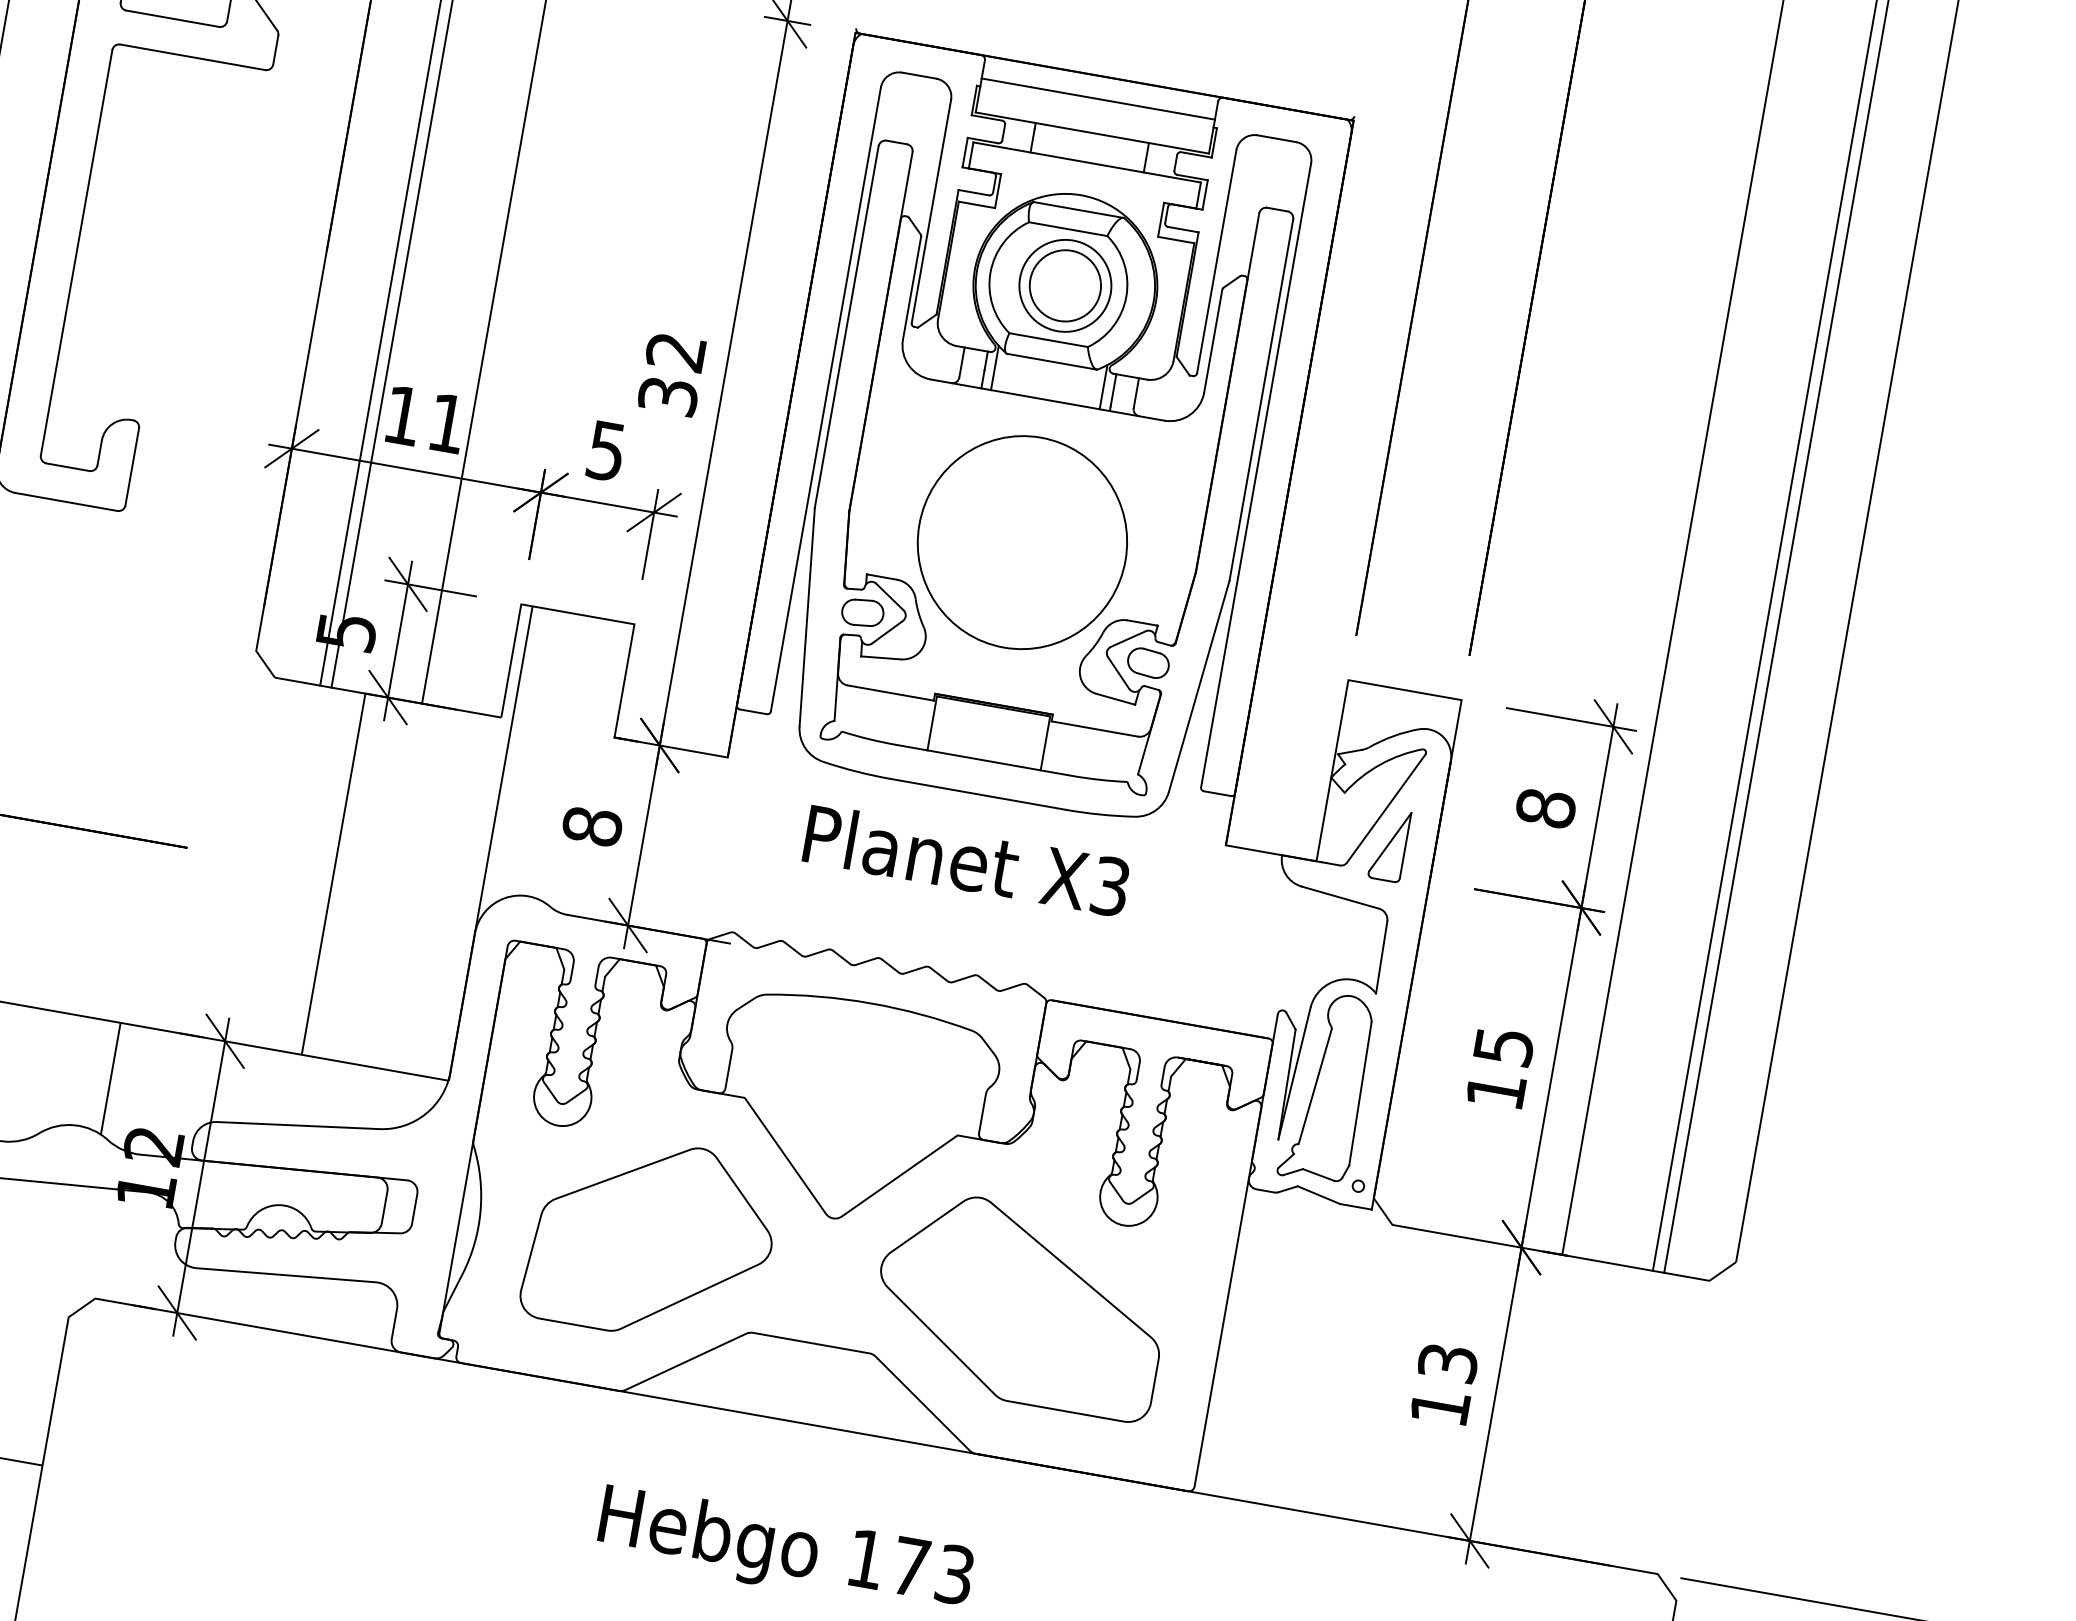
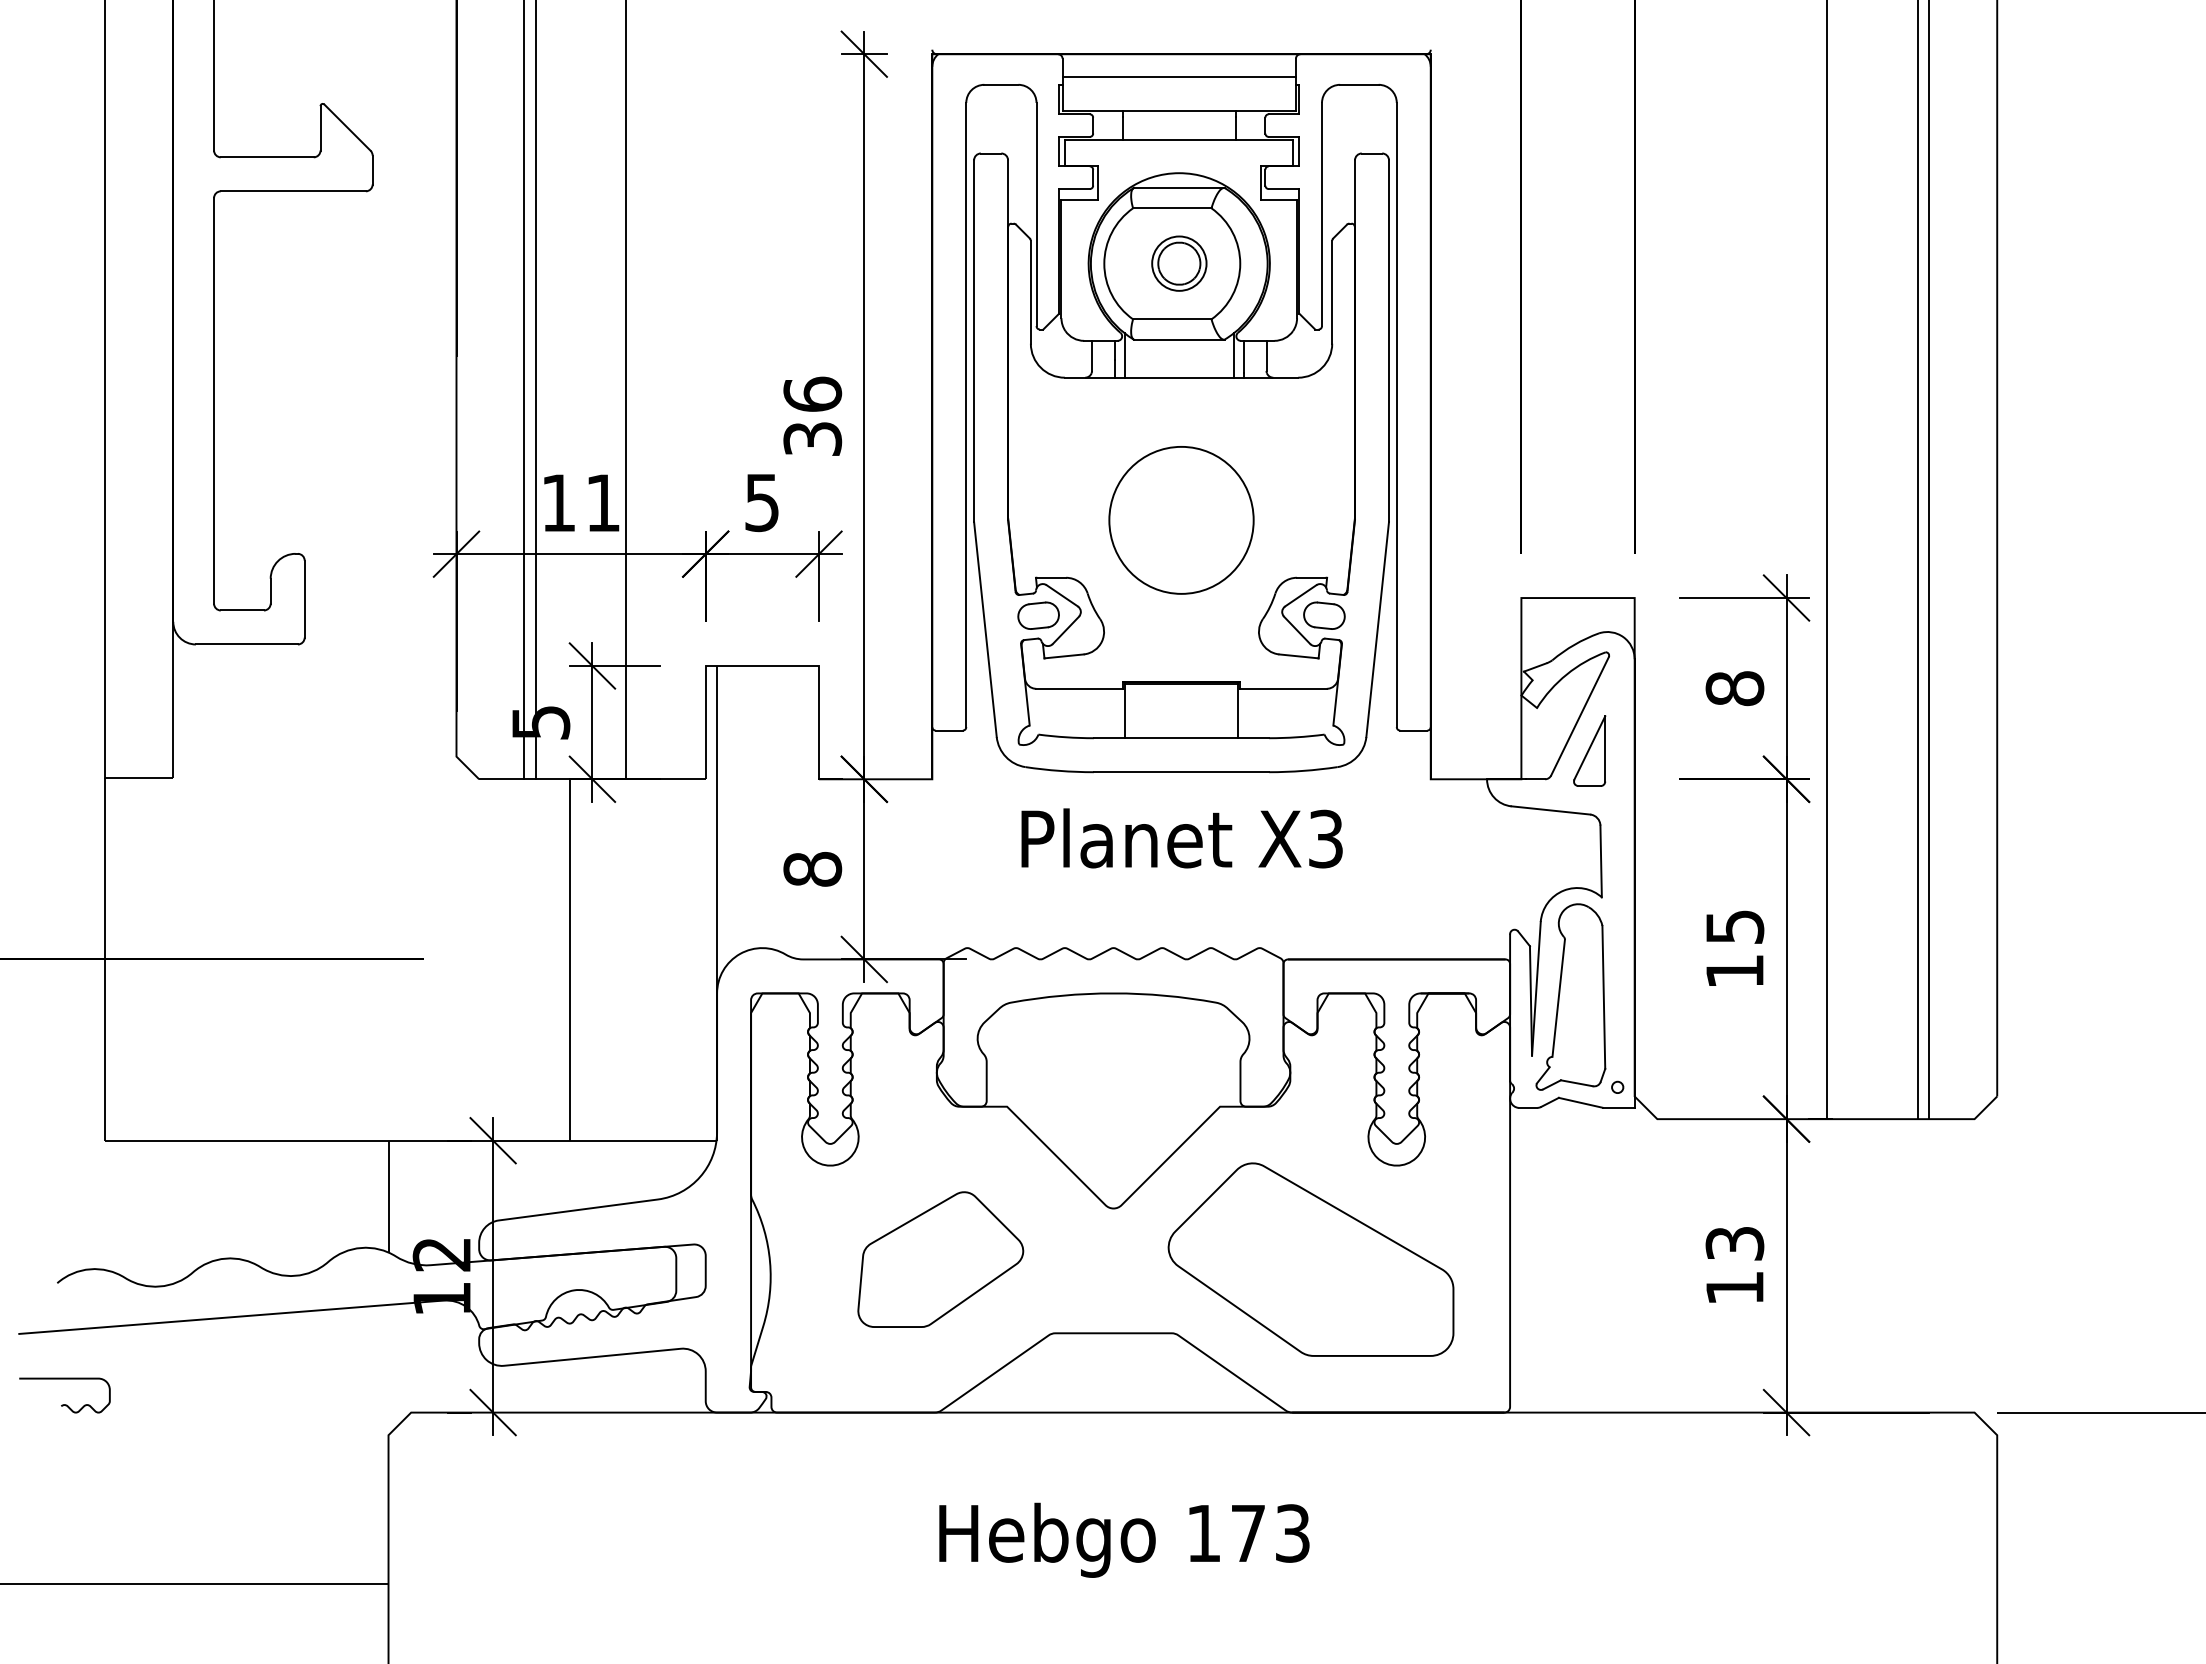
part: (1065, 285) -> (1179, 263), size x0.6
text: (676, 350) -> (812, 393), 32 -> 36
part: (1022, 542) -> (1181, 520), size x0.7
part: (651, 1238) -> (940, 1259), size x0.7

